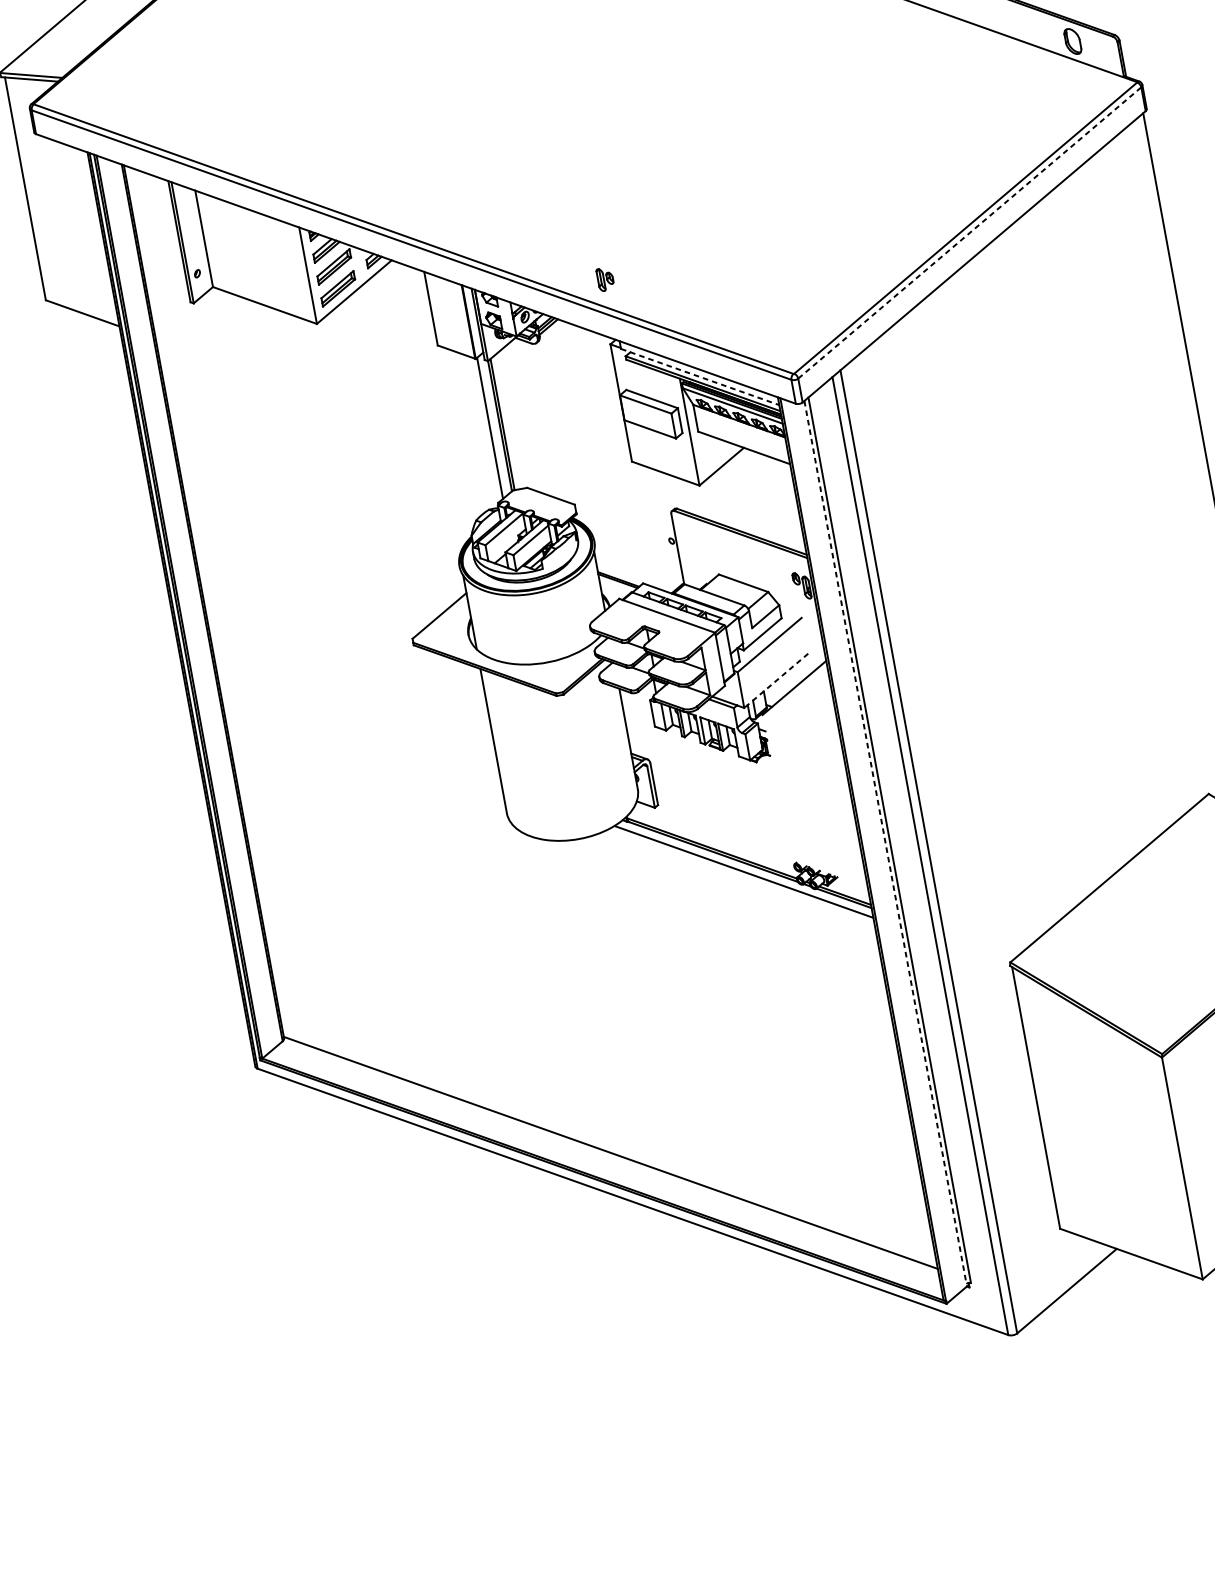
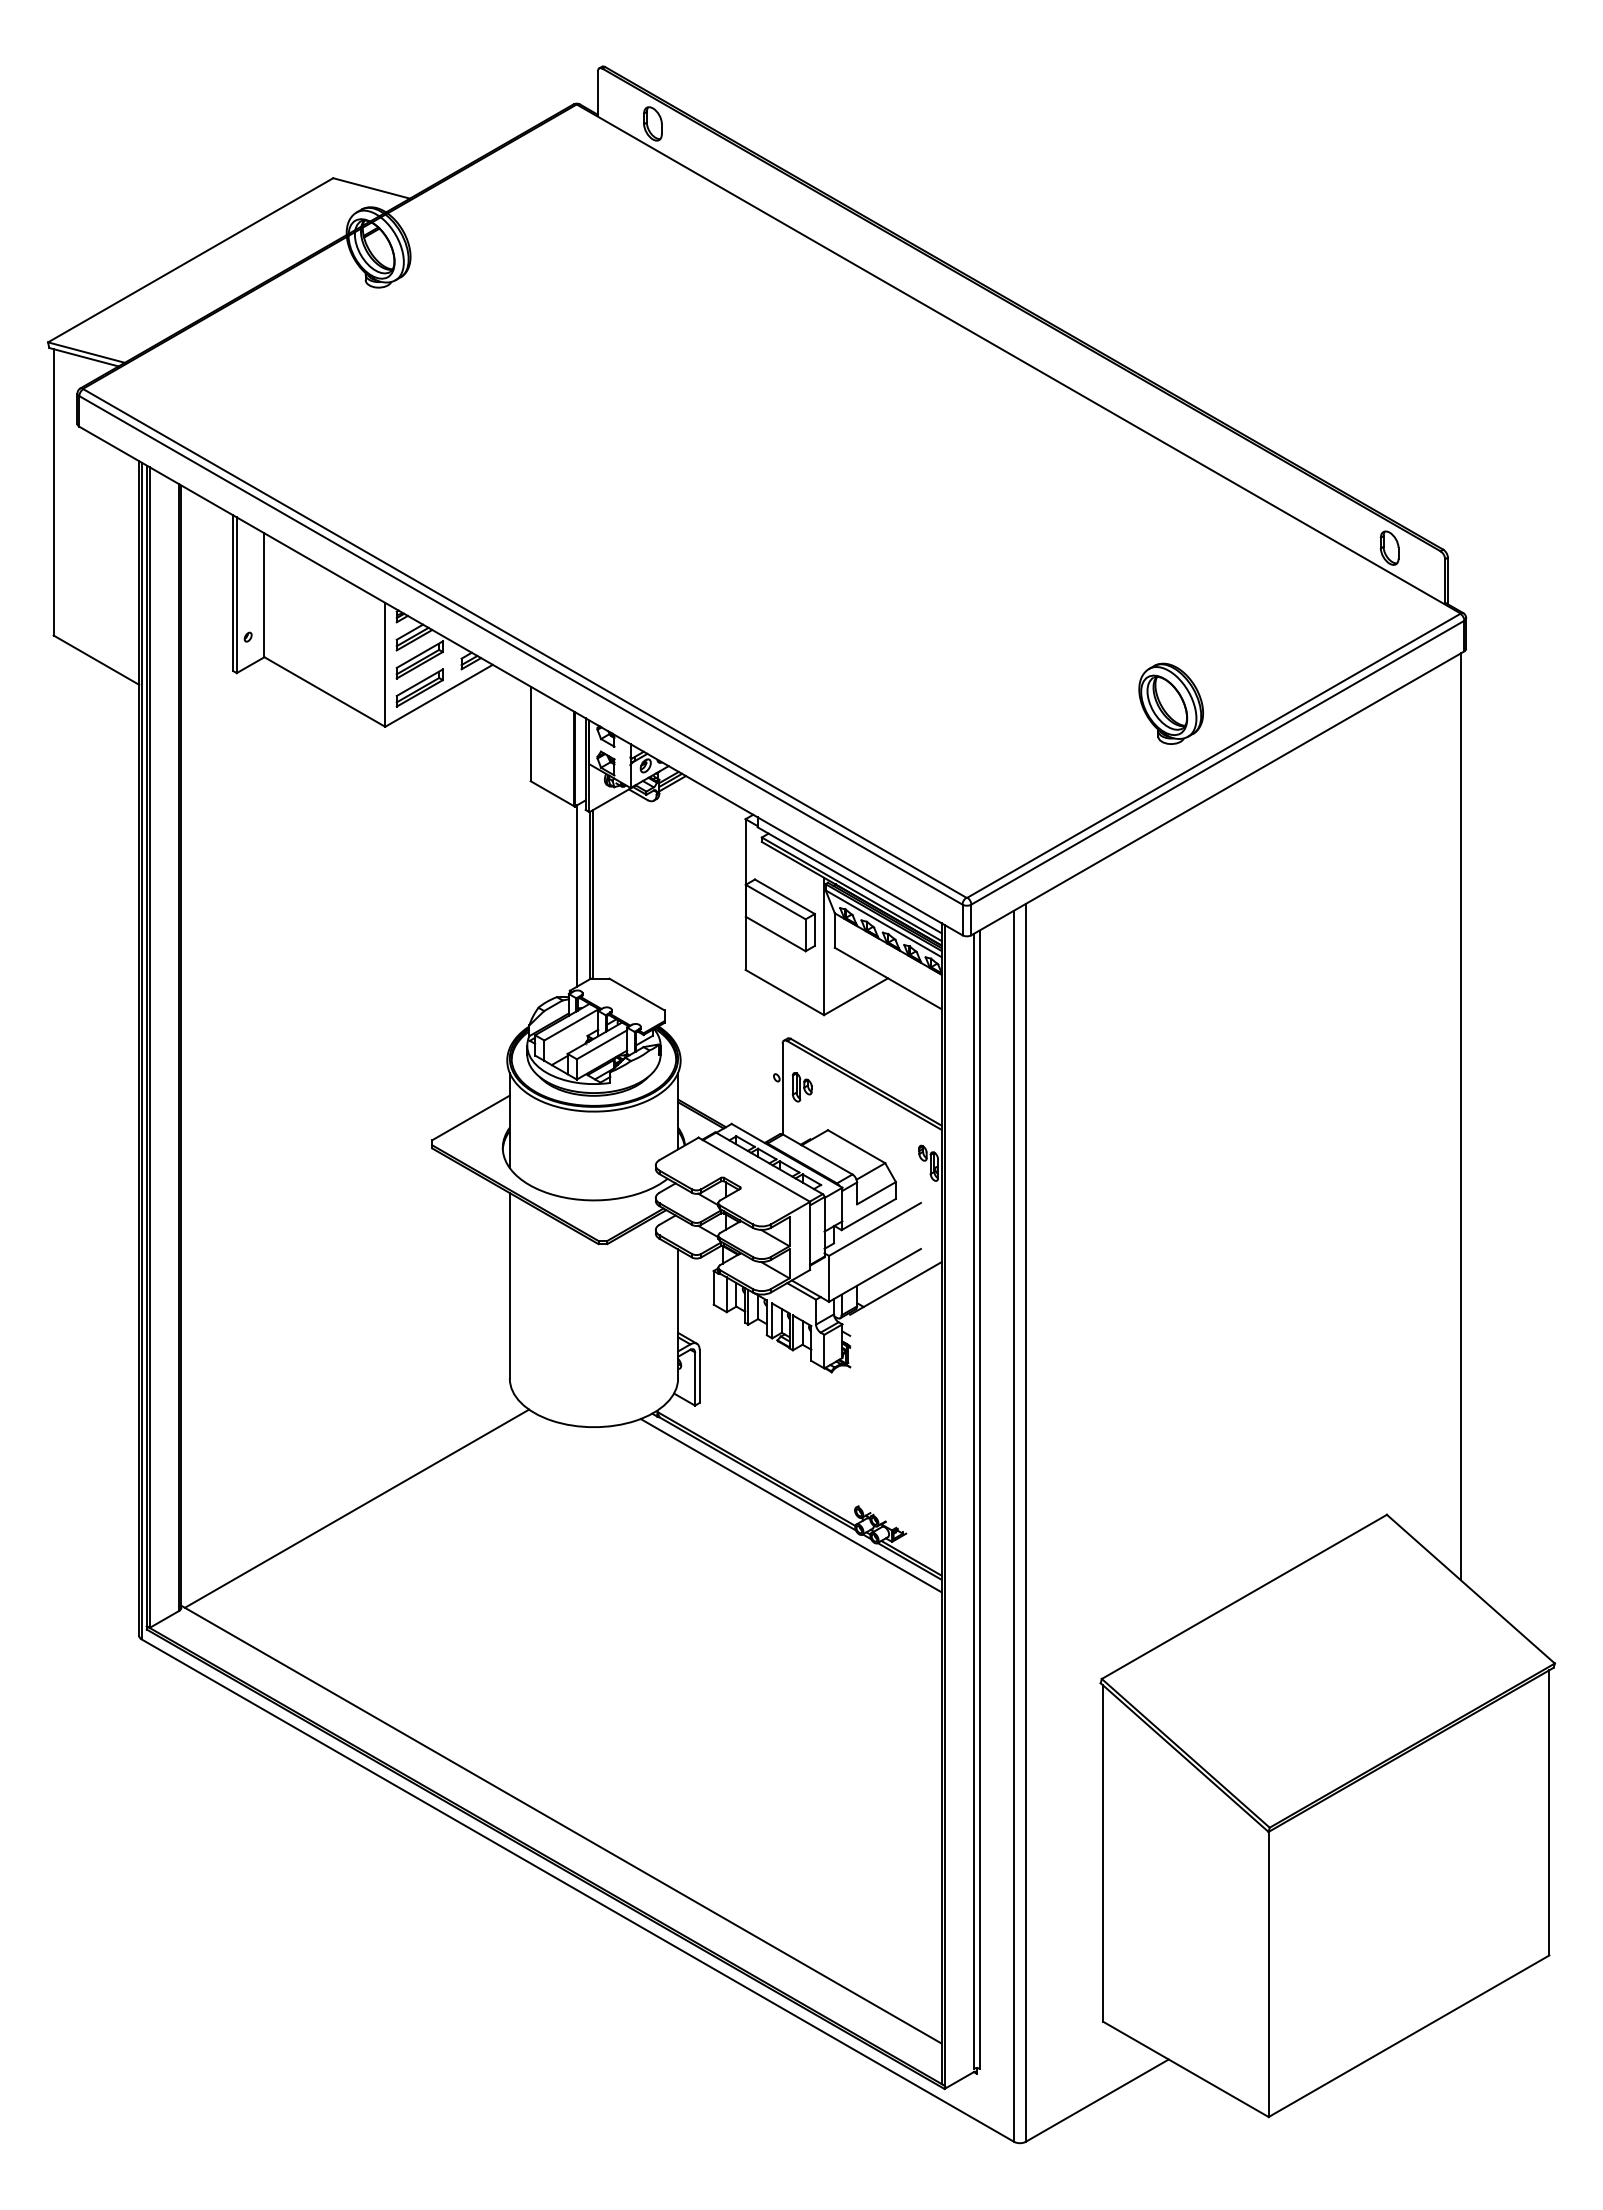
part: (925, 193) -> (1171, 703), added
line: (970, 232) -> (1218, 762), dashed -> solid
part: (604, 279) -> (801, 1087), moved
line: (700, 377) -> (850, 880), dashed -> solid
line: (775, 680) -> (874, 1275), dashed -> solid
line: (885, 842) -> (973, 1501), dashed -> solid
line: (406, 936) -> (356, 1508), added

